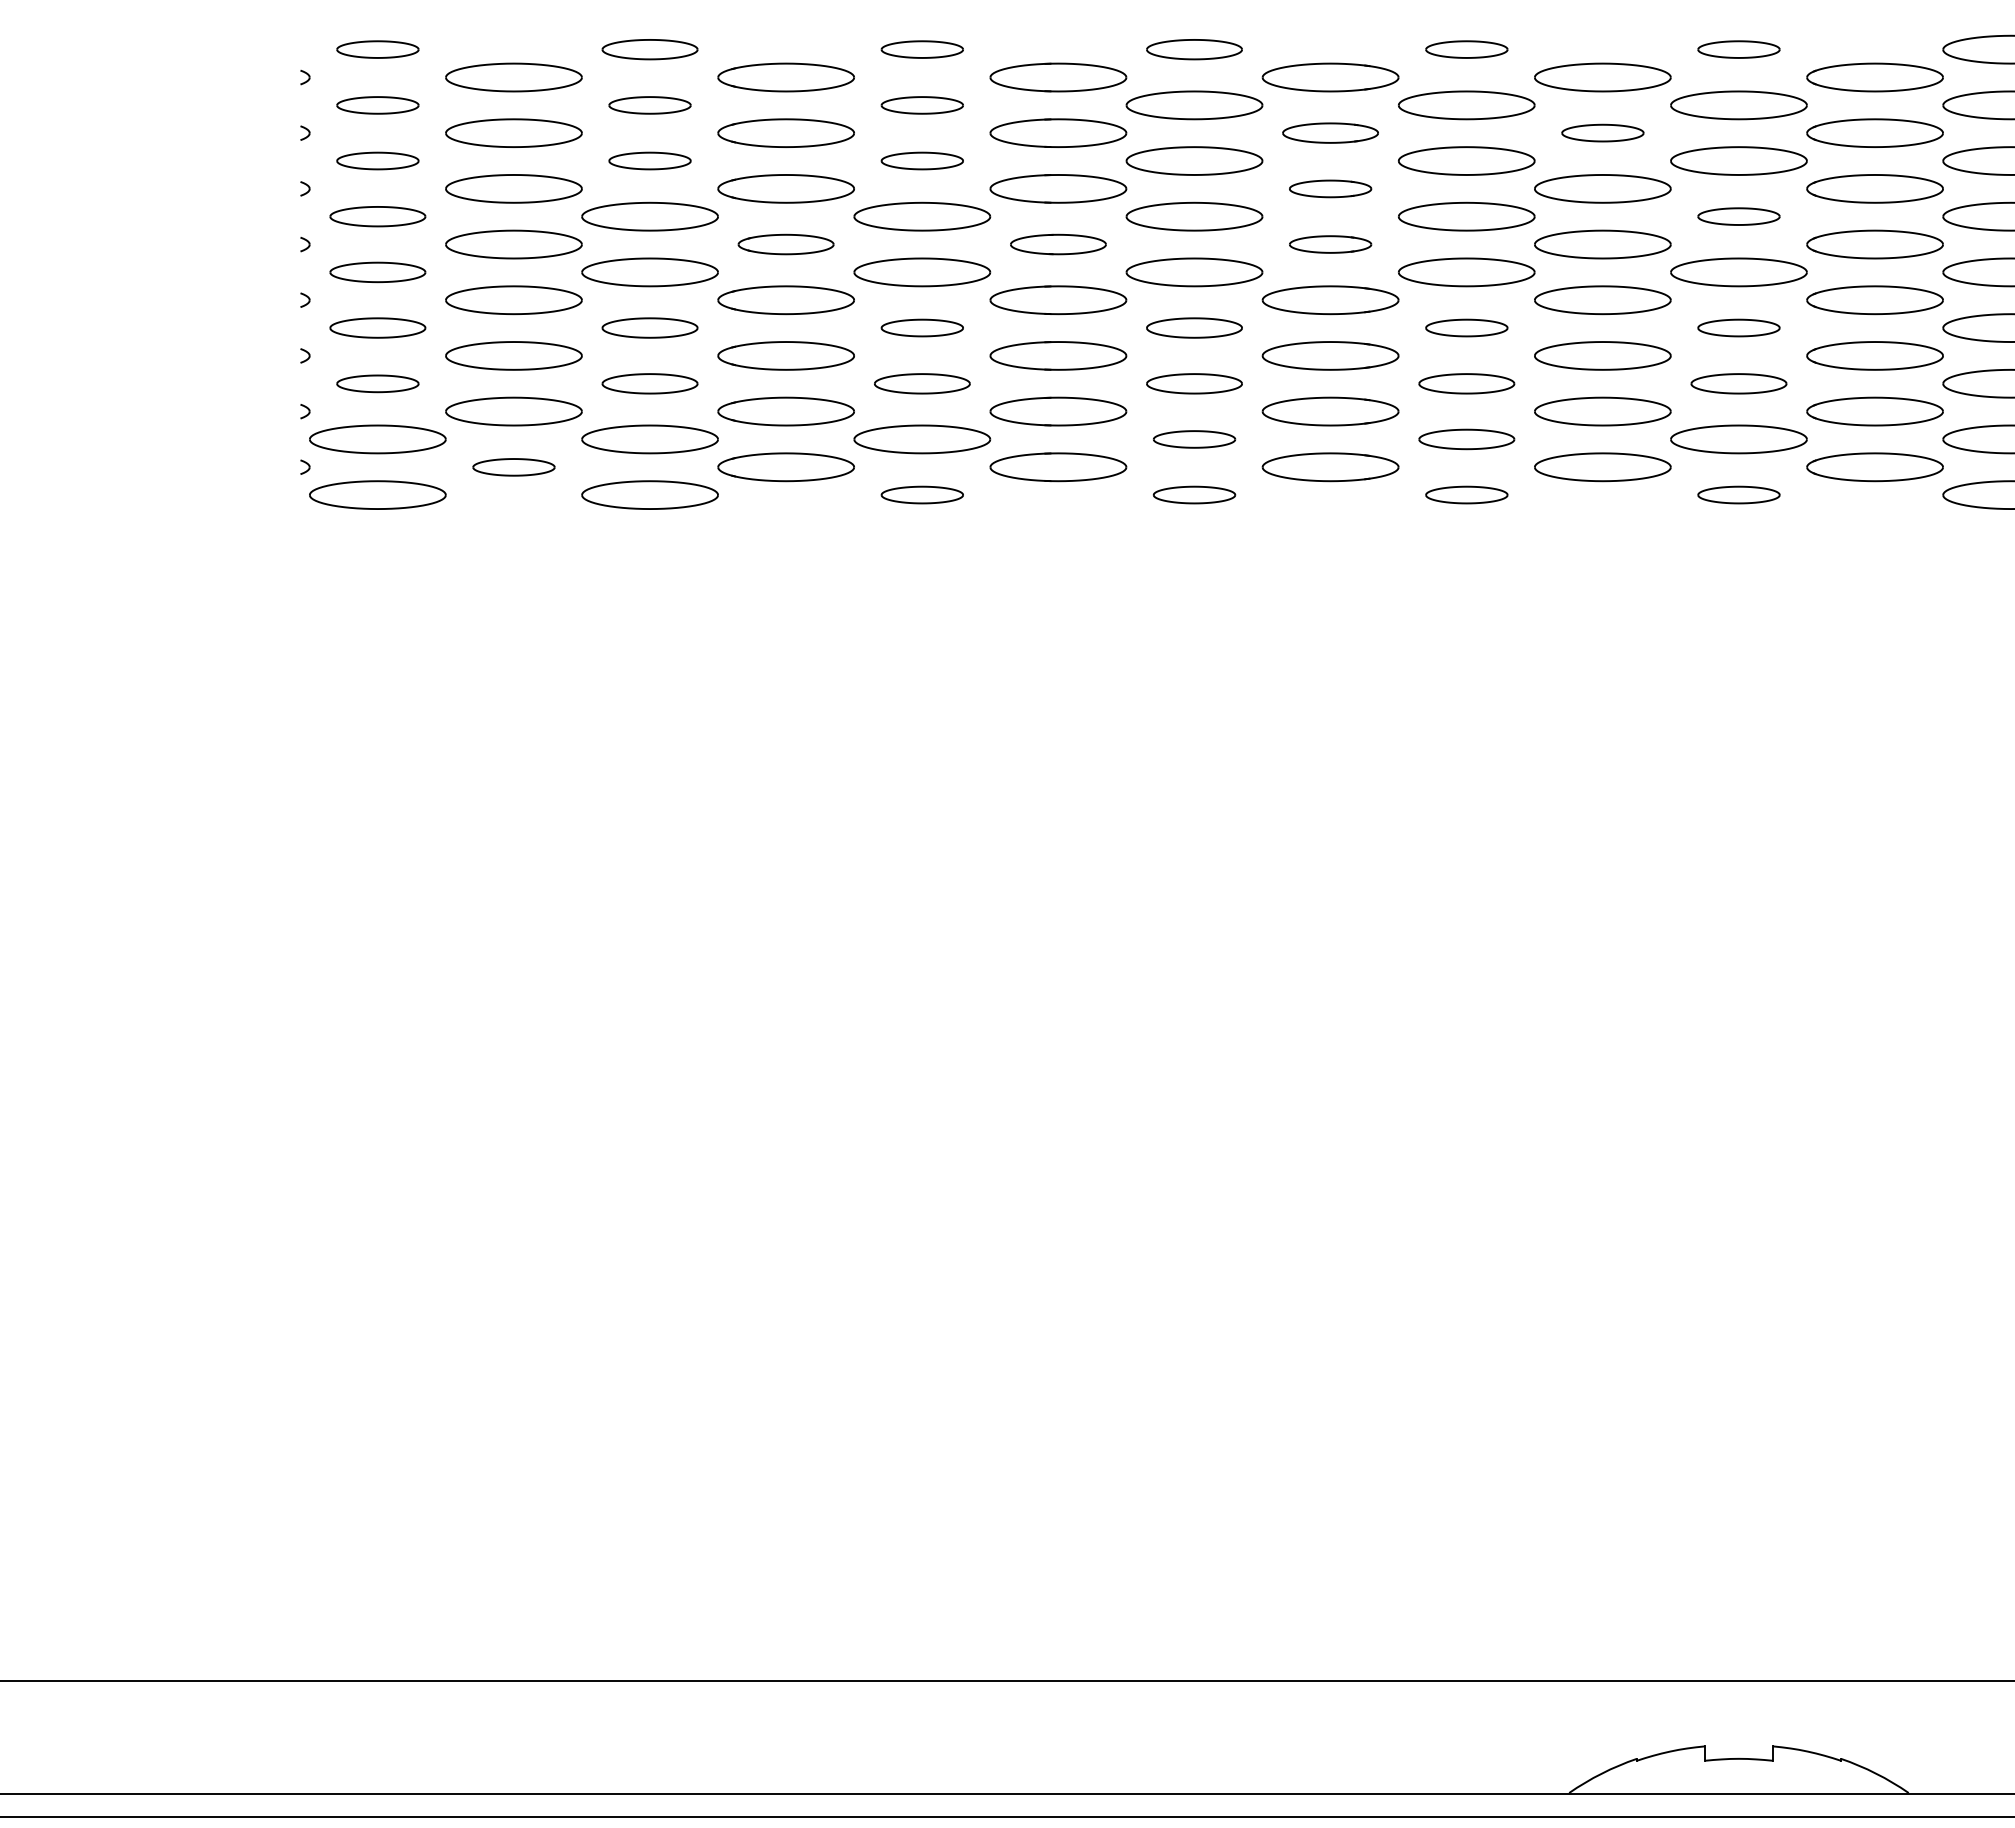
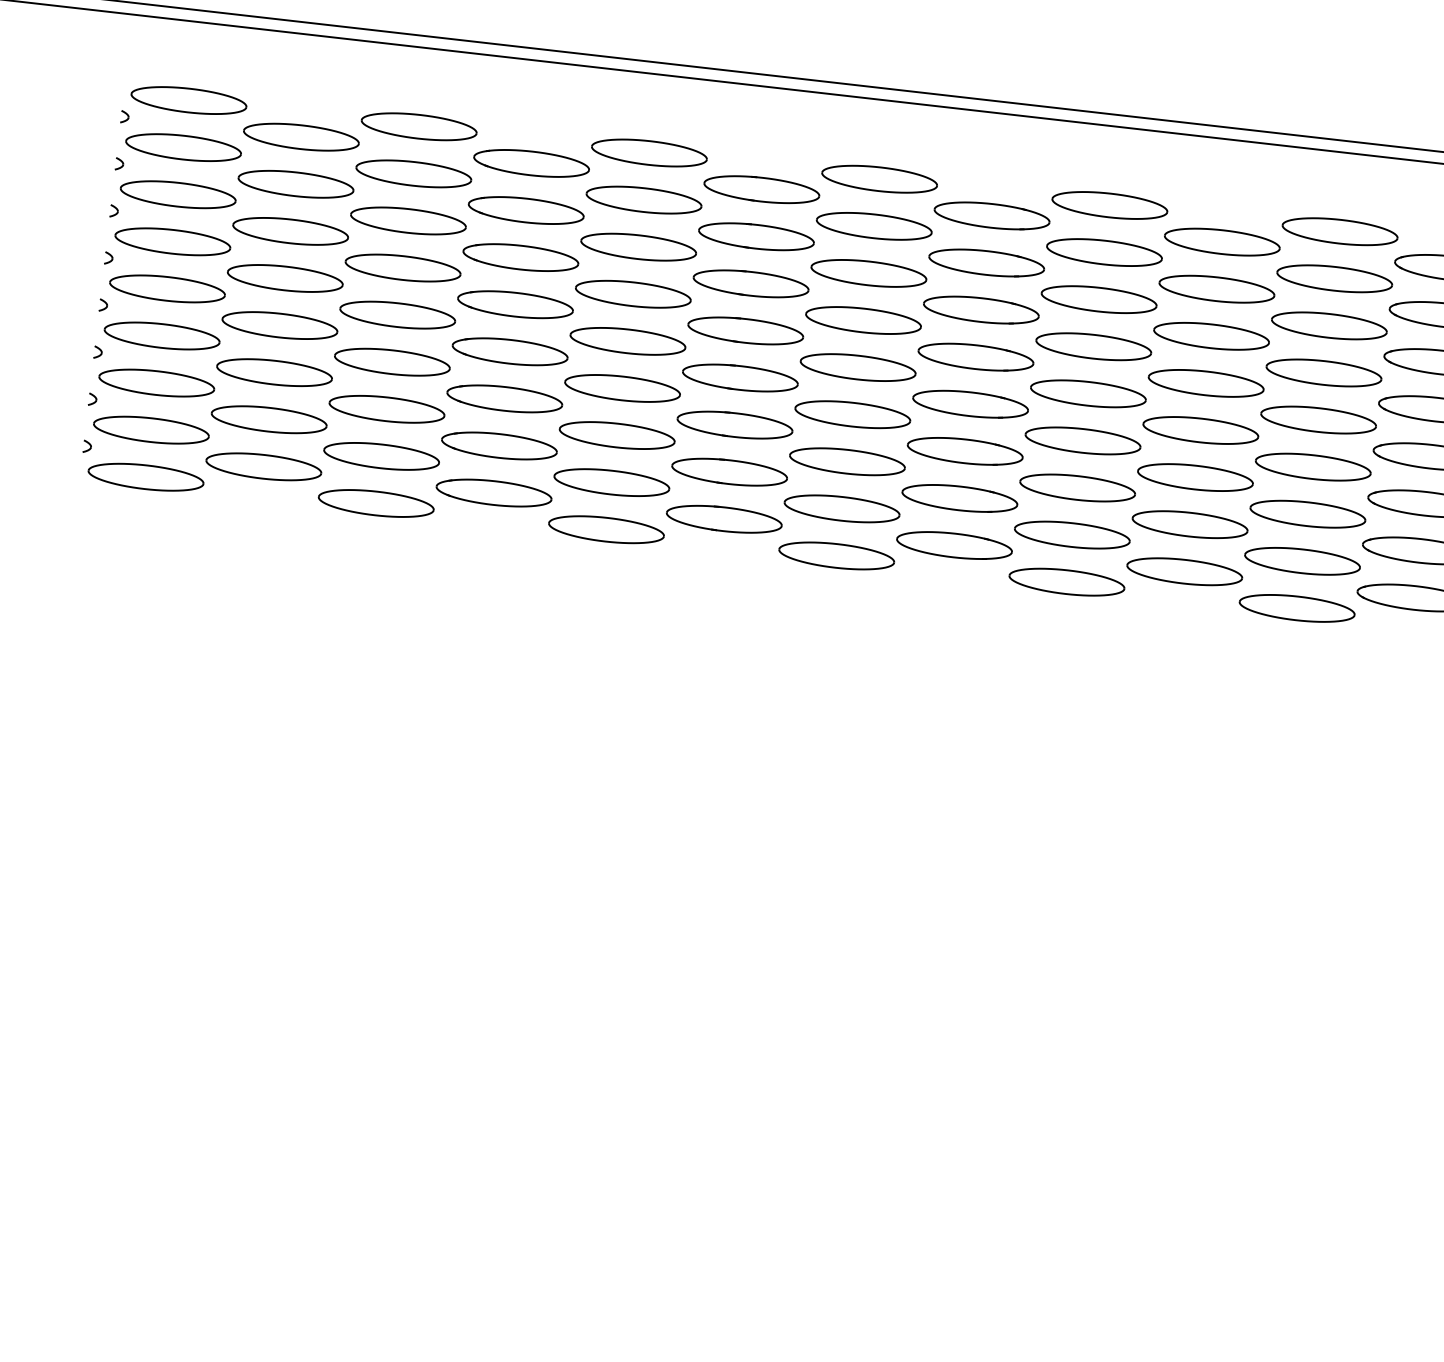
part: (377, 49) -> (188, 100), size x1.67
part: (649, 49) -> (418, 126), size x1.43
part: (922, 49) -> (649, 152), size x1.67
part: (1194, 49) -> (879, 179), size x1.43
part: (1466, 49) -> (1109, 205), size x1.67
part: (1738, 49) -> (1339, 231), size x1.67
part: (377, 105) -> (183, 147), size x1.67
part: (649, 105) -> (413, 173), size x1.67
part: (922, 105) -> (644, 200), size x1.67
part: (1330, 132) -> (986, 262), size x1.43
part: (1602, 132) -> (1216, 288), size x1.67
part: (377, 160) -> (177, 194), size x1.67
part: (649, 160) -> (408, 220), size x1.67
part: (922, 160) -> (638, 246), size x1.67
part: (1330, 188) -> (981, 309), size x1.67
part: (377, 216) -> (172, 241), size x1.43
part: (1738, 216) -> (1323, 372), size x1.67
part: (785, 244) -> (514, 304), size x1.43
part: (1058, 244) -> (745, 330), size x1.43
part: (1330, 244) -> (975, 357), size x1.67
part: (377, 272) -> (167, 288), size x1.43
part: (377, 327) -> (161, 335), size x1.43
part: (649, 327) -> (391, 361), size x1.43
part: (922, 327) -> (622, 387), size x1.67
part: (1194, 327) -> (852, 414), size x1.43
part: (1466, 327) -> (1082, 440), size x1.67
part: (1738, 327) -> (1312, 466), size x1.67
part: (377, 383) -> (156, 382), size x1.67
part: (649, 383) -> (386, 409), size x1.43
part: (922, 383) -> (617, 435), size x1.43
part: (1194, 383) -> (847, 461), size x1.43
part: (1466, 383) -> (1077, 487), size x1.43
part: (1738, 383) -> (1307, 513), size x1.43
part: (1194, 439) -> (842, 508), size x1.67
part: (1466, 439) -> (1072, 535), size x1.43
part: (513, 467) -> (263, 466), size x1.67
part: (922, 494) -> (606, 529), size x1.67
part: (1194, 494) -> (836, 555), size x1.67
part: (1466, 494) -> (1066, 581), size x1.67
part: (1738, 494) -> (1296, 607), size x1.67

